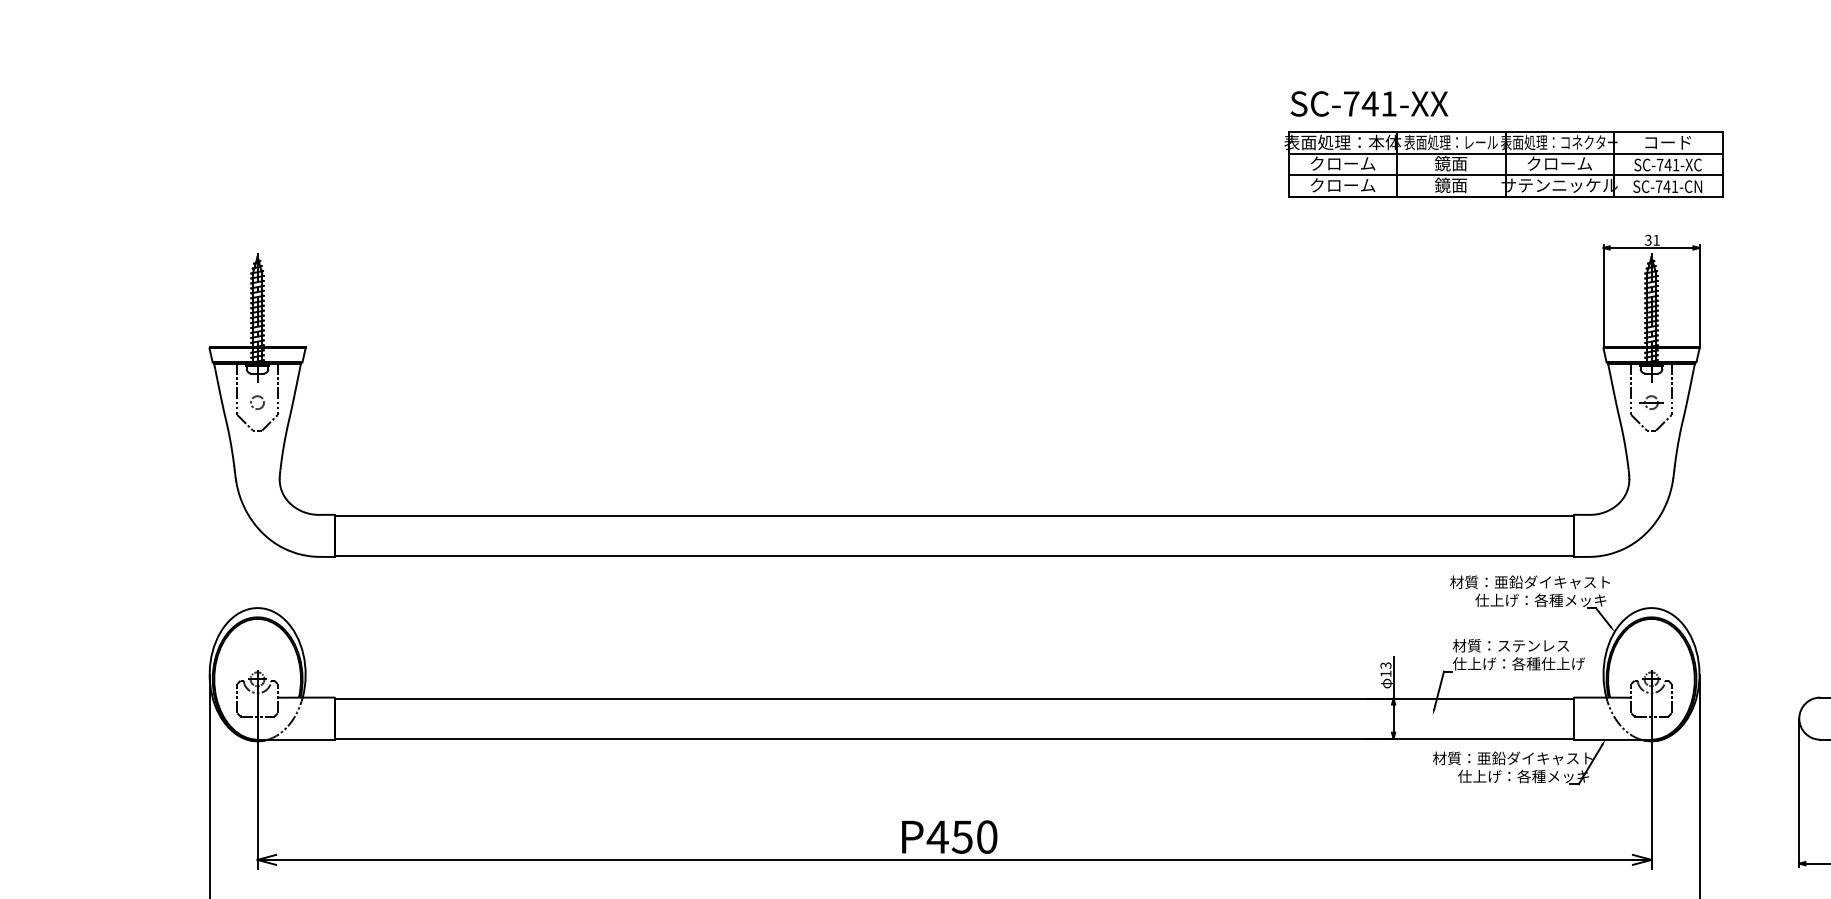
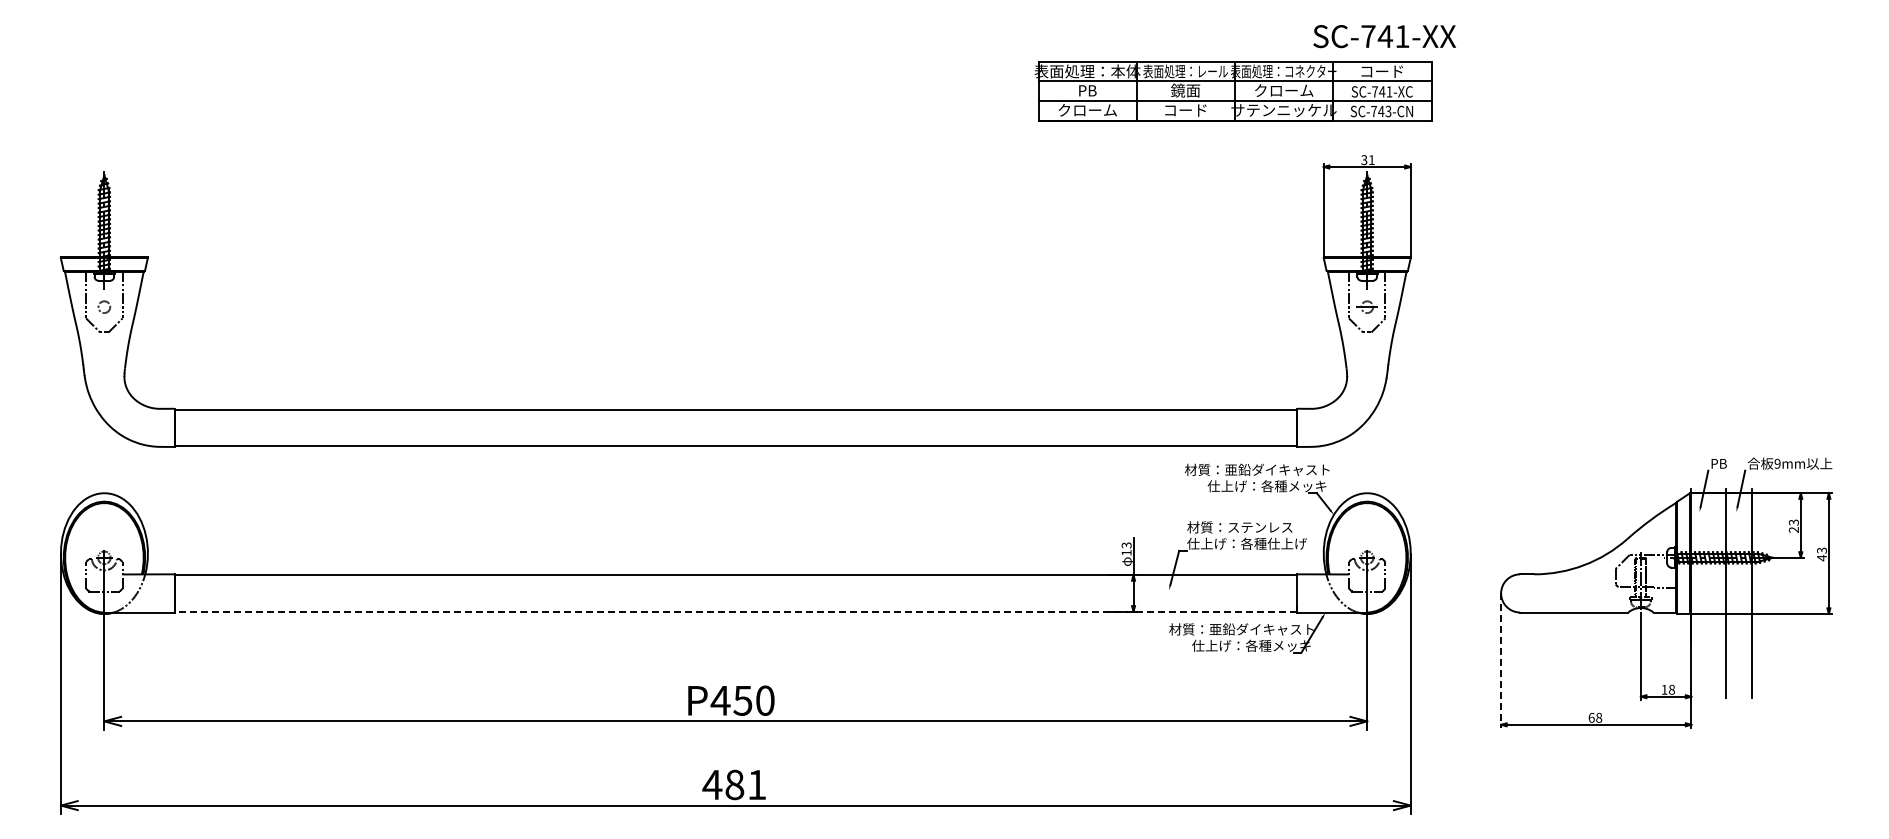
text: (1369, 103) -> (1384, 36), moved
text: (1342, 163) -> (1087, 90), クローム -> PB
text: (1450, 185) -> (1185, 110), 鏡面 -> コード
text: (1674, 186) -> (1388, 111), SC-741-CN -> SC-743-CN
line: (954, 738) -> (735, 611), solid -> dashed
line: (1799, 793) -> (1501, 661), solid -> dashed

